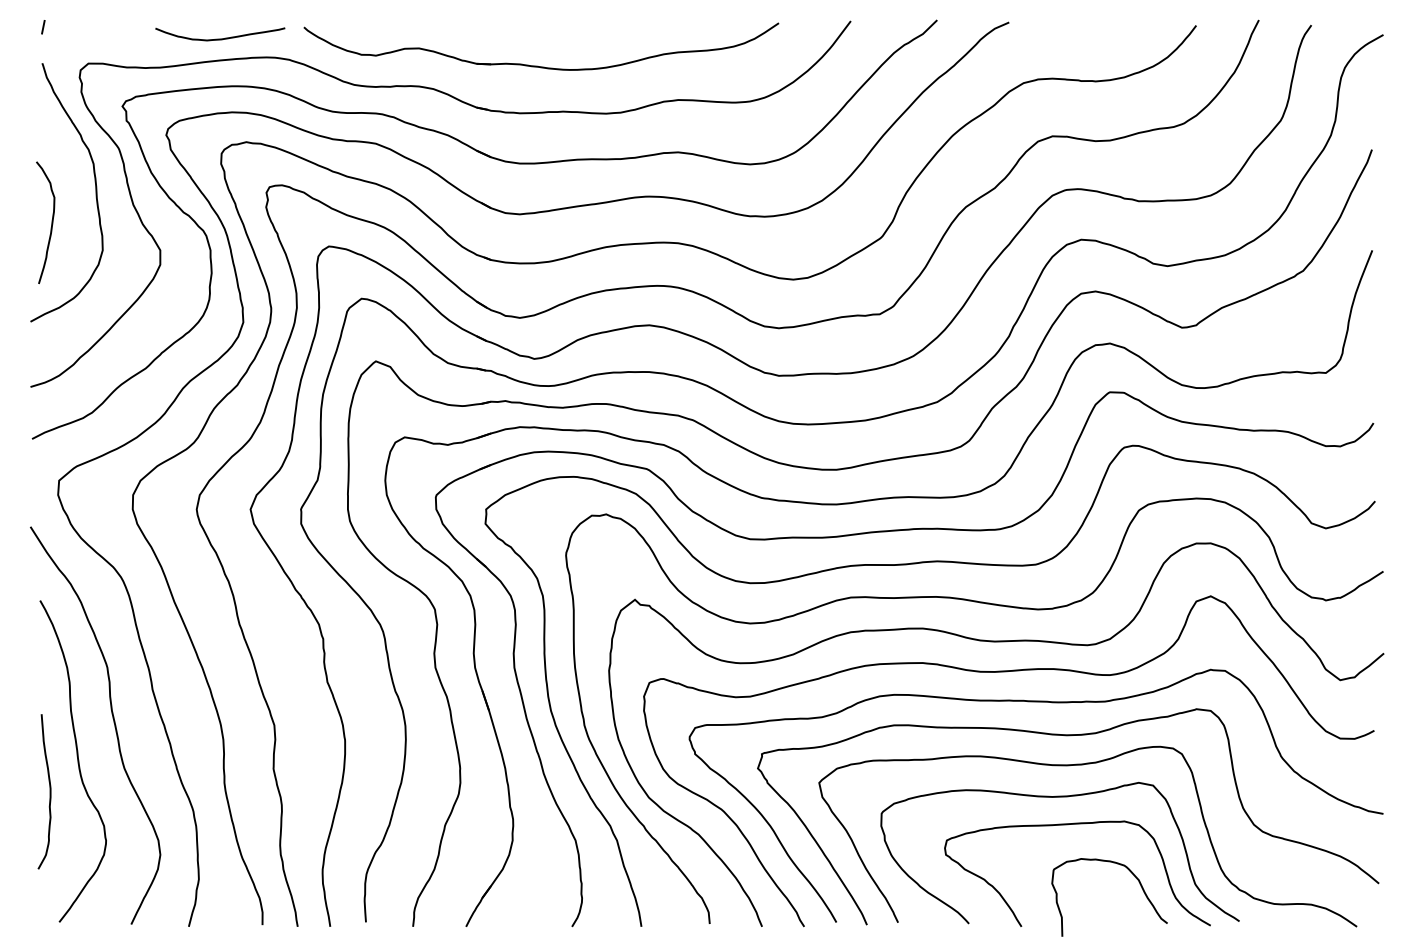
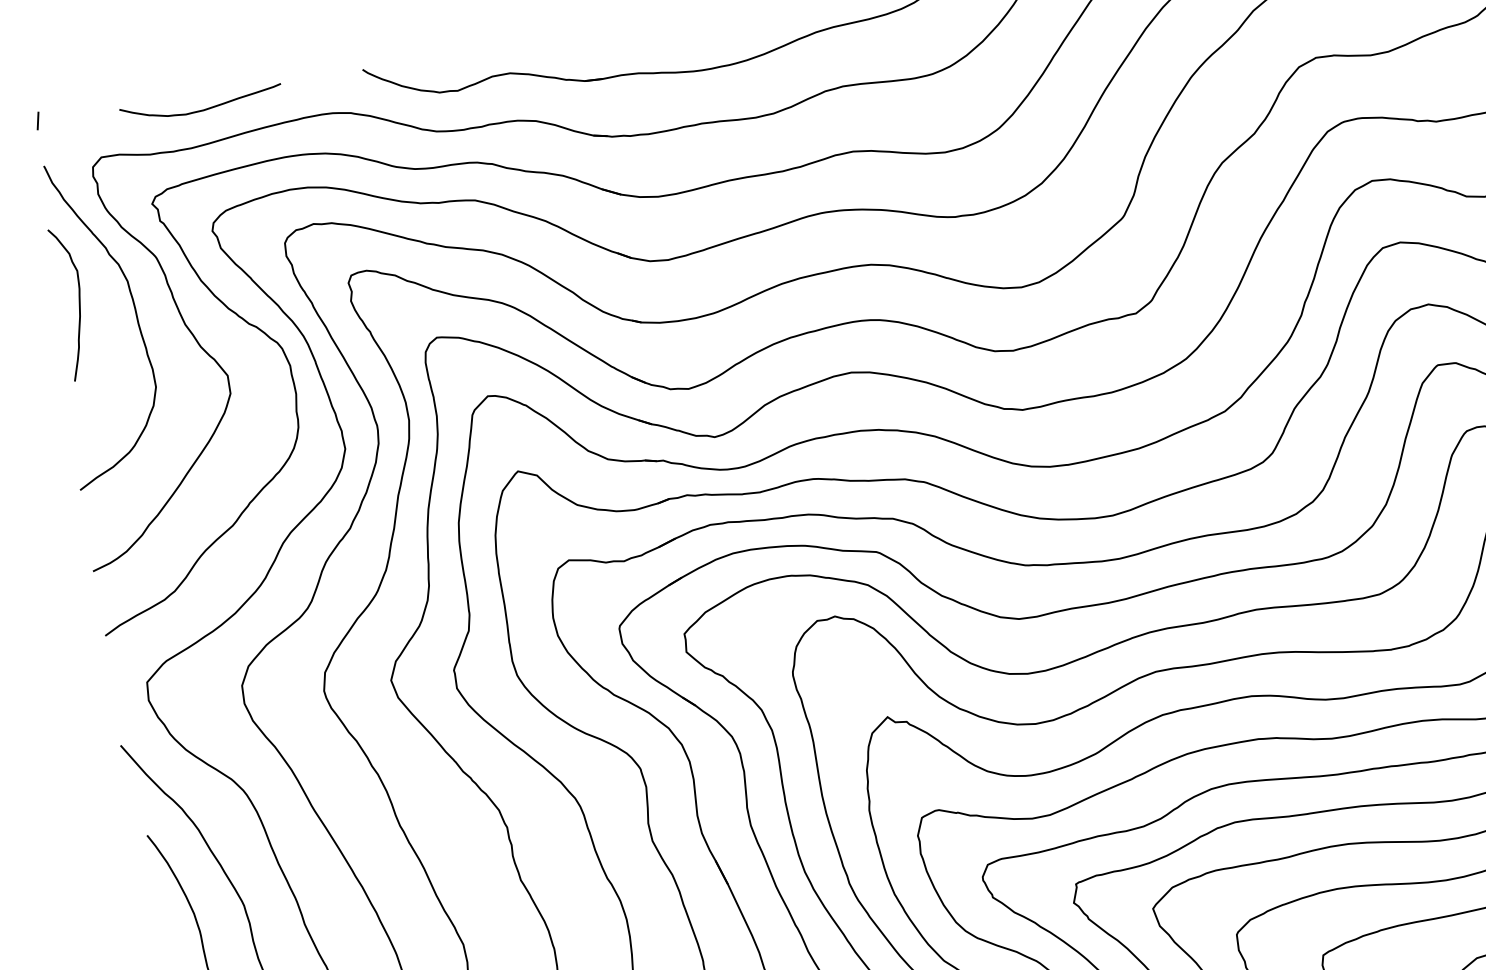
curve: (220, 38) -> (202, 109), moved
curve: (51, 222) -> (78, 302), moved

